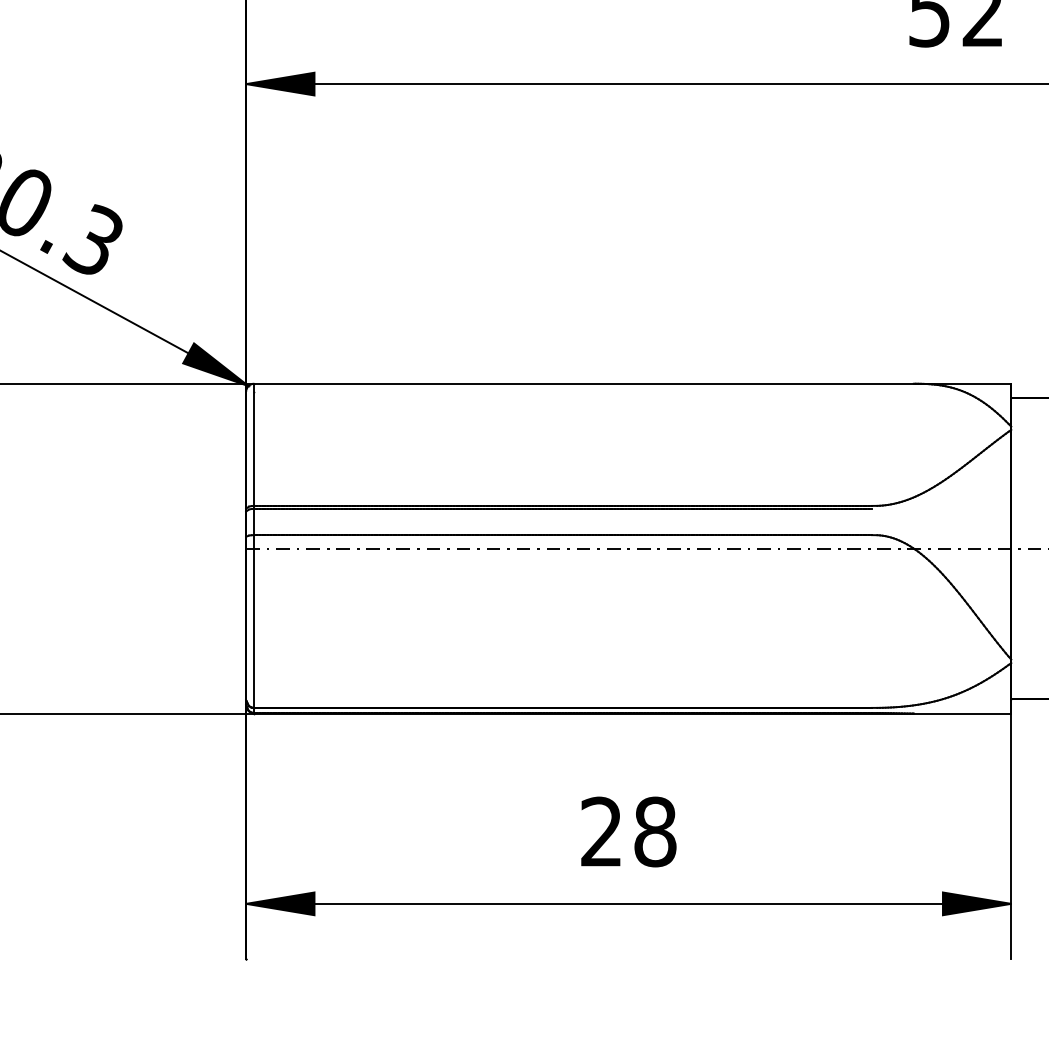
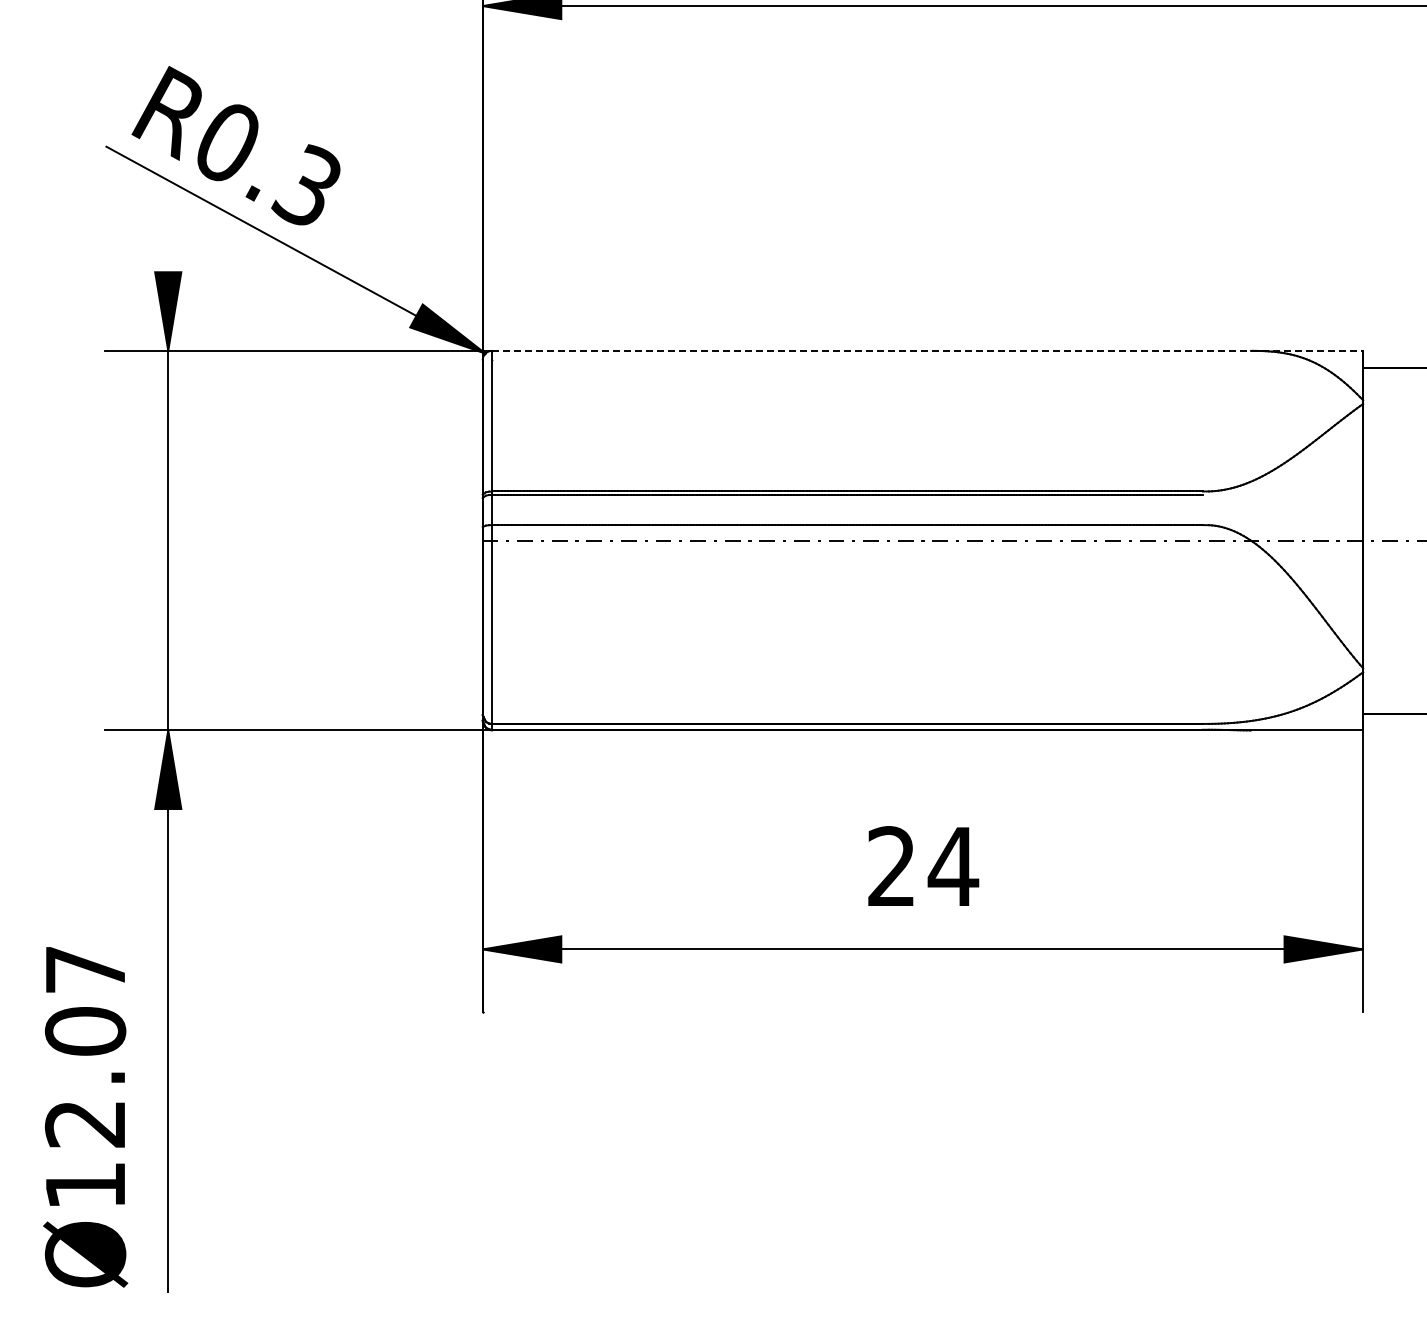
line: (632, 383) -> (927, 350), solid -> dashed
text: (655, 831) -> (953, 866), 28 -> 24

